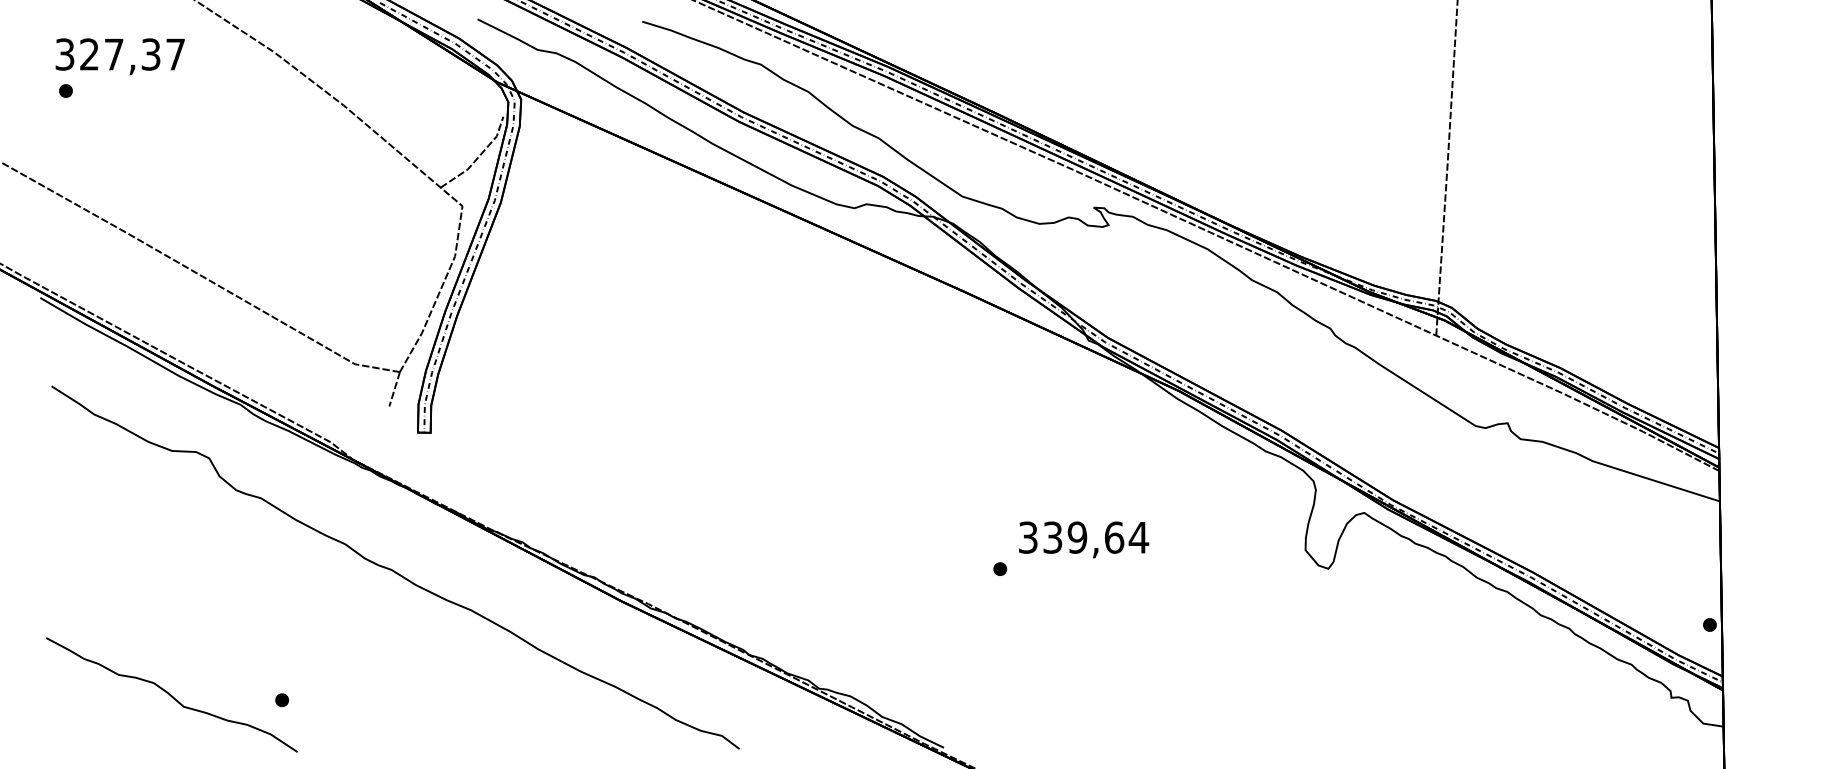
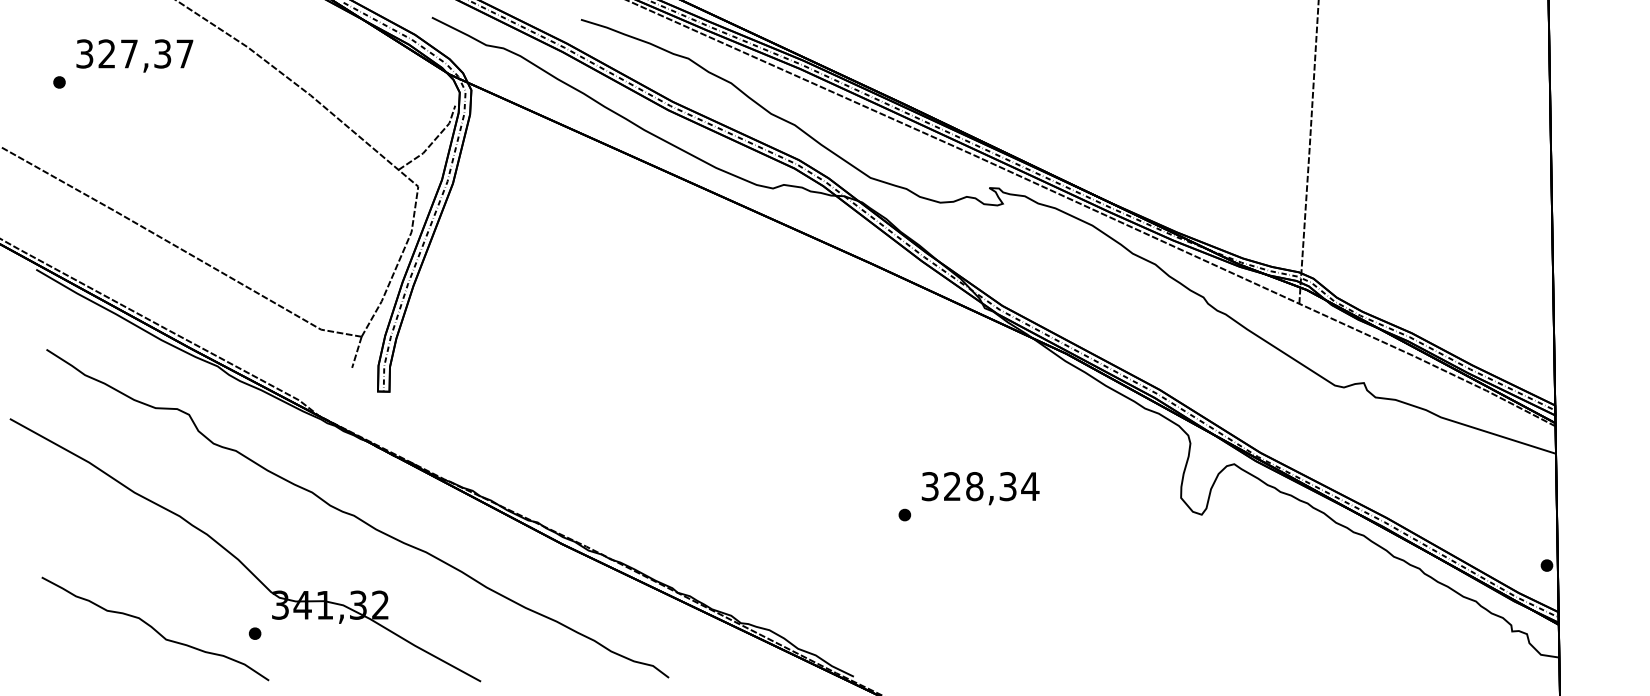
text: (119, 56) -> (134, 55), moved
text: (1083, 537) -> (980, 486), 339,64 -> 328,34
part: (265, 618) -> (240, 559), added

